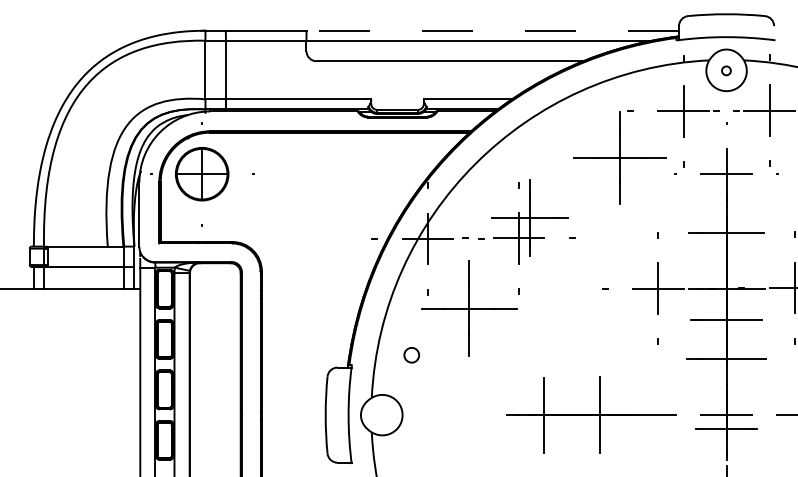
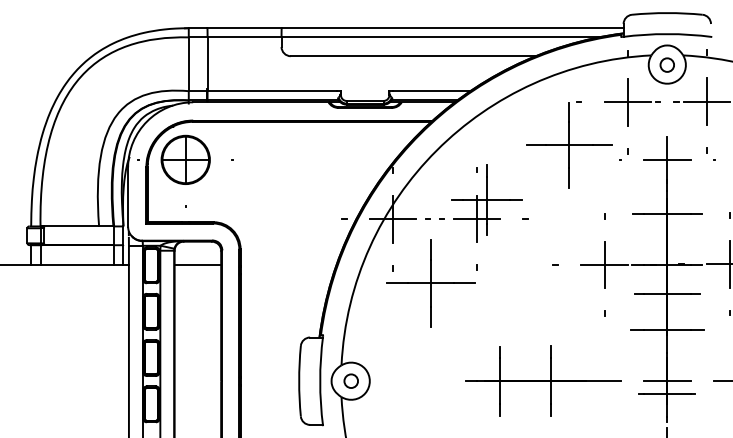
line: (492, 31) -> (452, 28), dashed -> solid
circle: (725, 70) -> (666, 64), size x1.67
line: (214, 289) -> (197, 265), added
circle: (410, 354) -> (350, 380), moved

